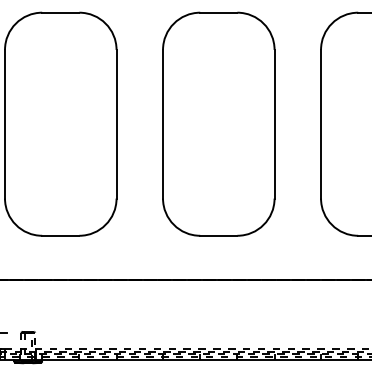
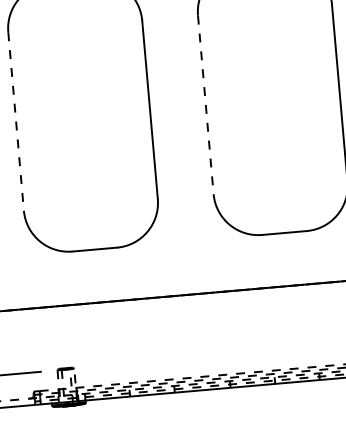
line: (5, 124) -> (16, 121), solid -> dashed
line: (163, 124) -> (206, 105), solid -> dashed

